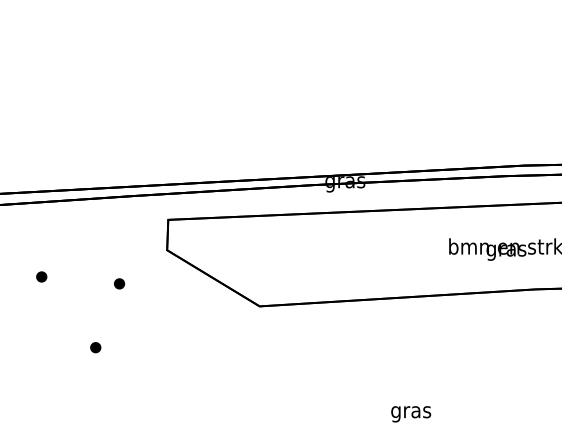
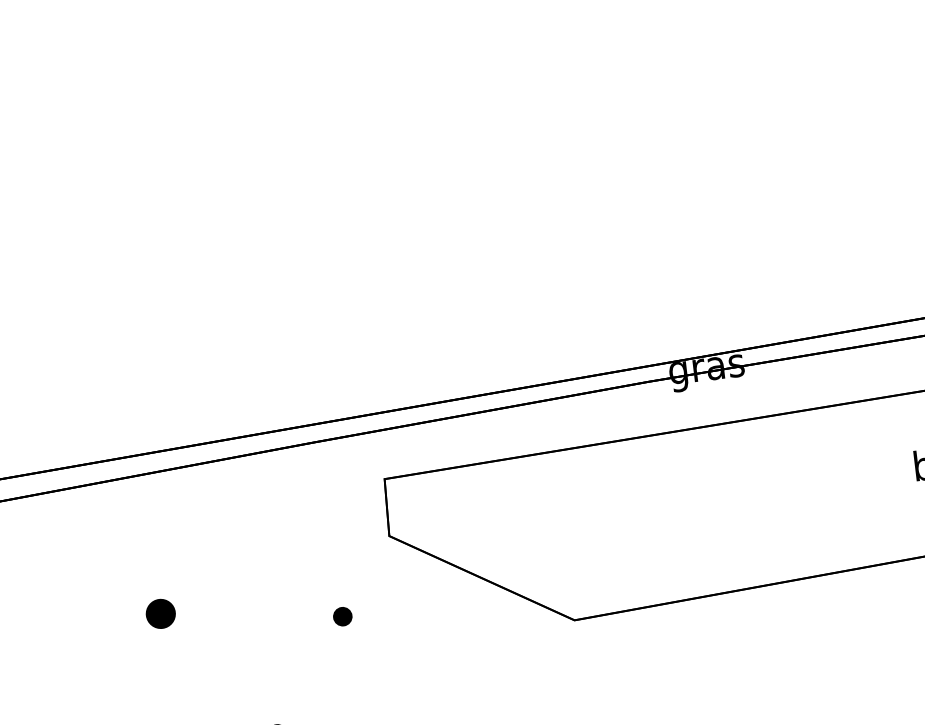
part: (41, 276) -> (160, 613), size x1.6
part: (119, 283) -> (342, 615), moved

